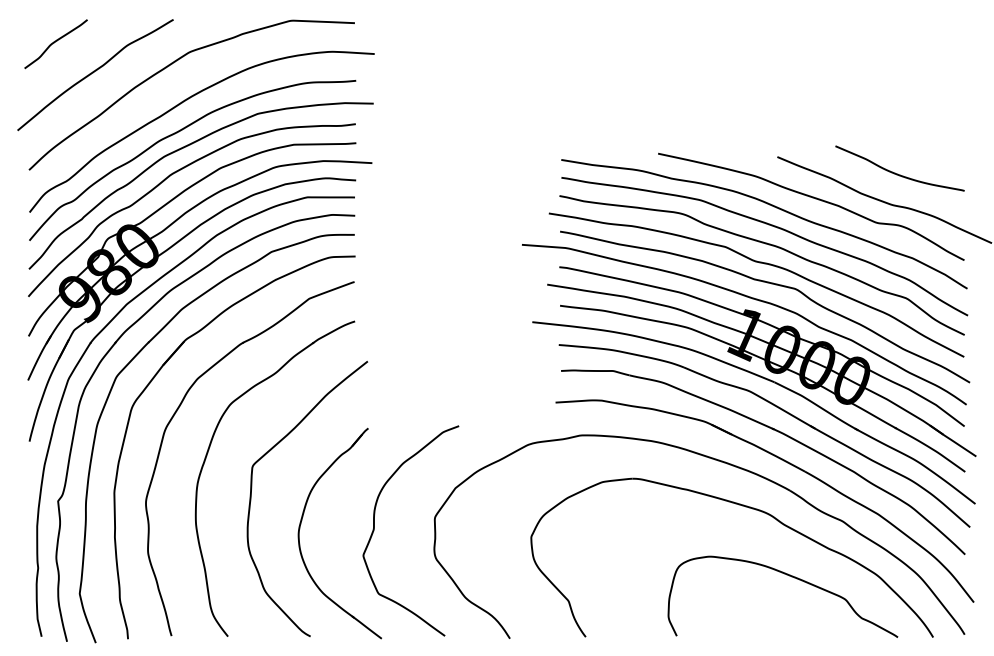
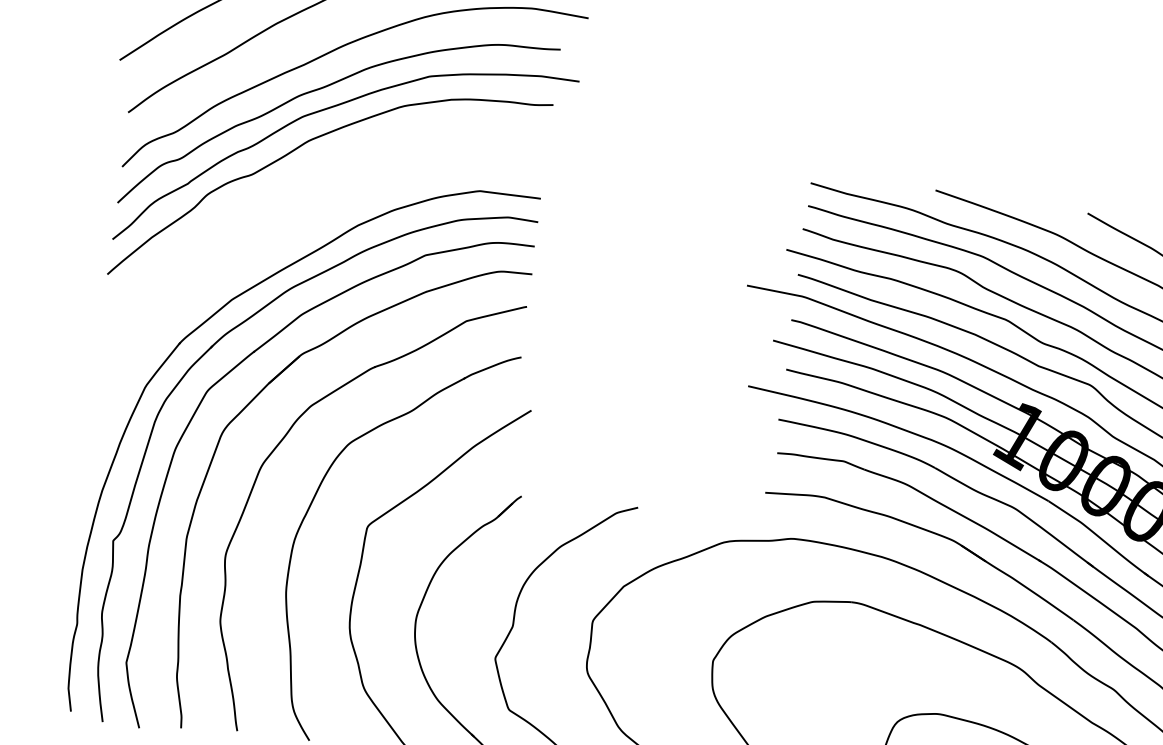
part: (168, 250) -> (293, 237), removed

